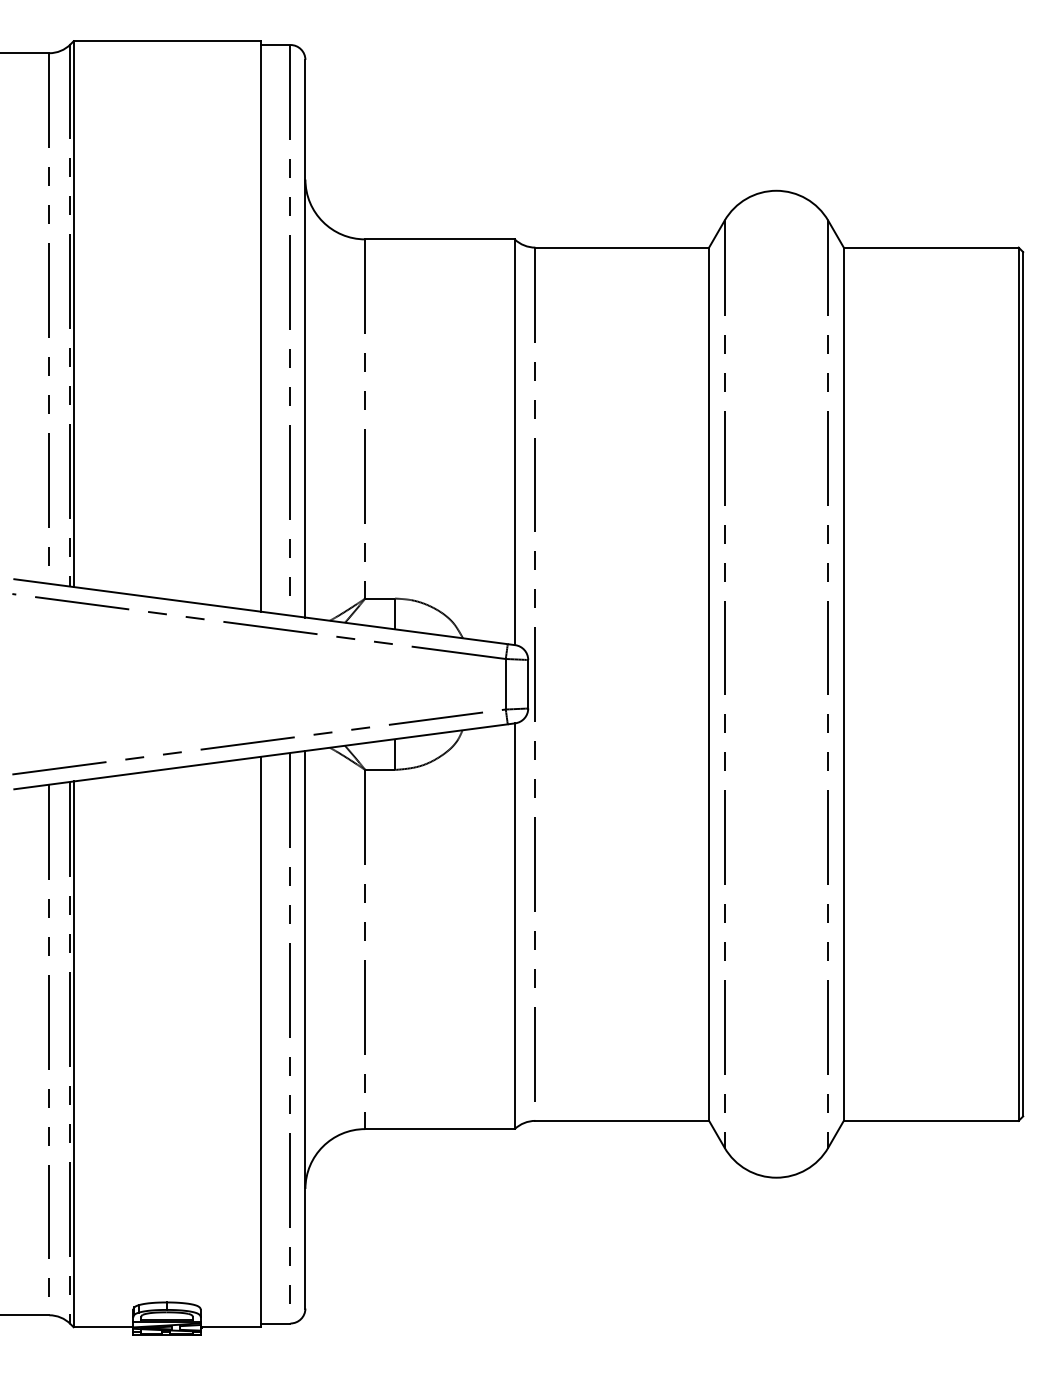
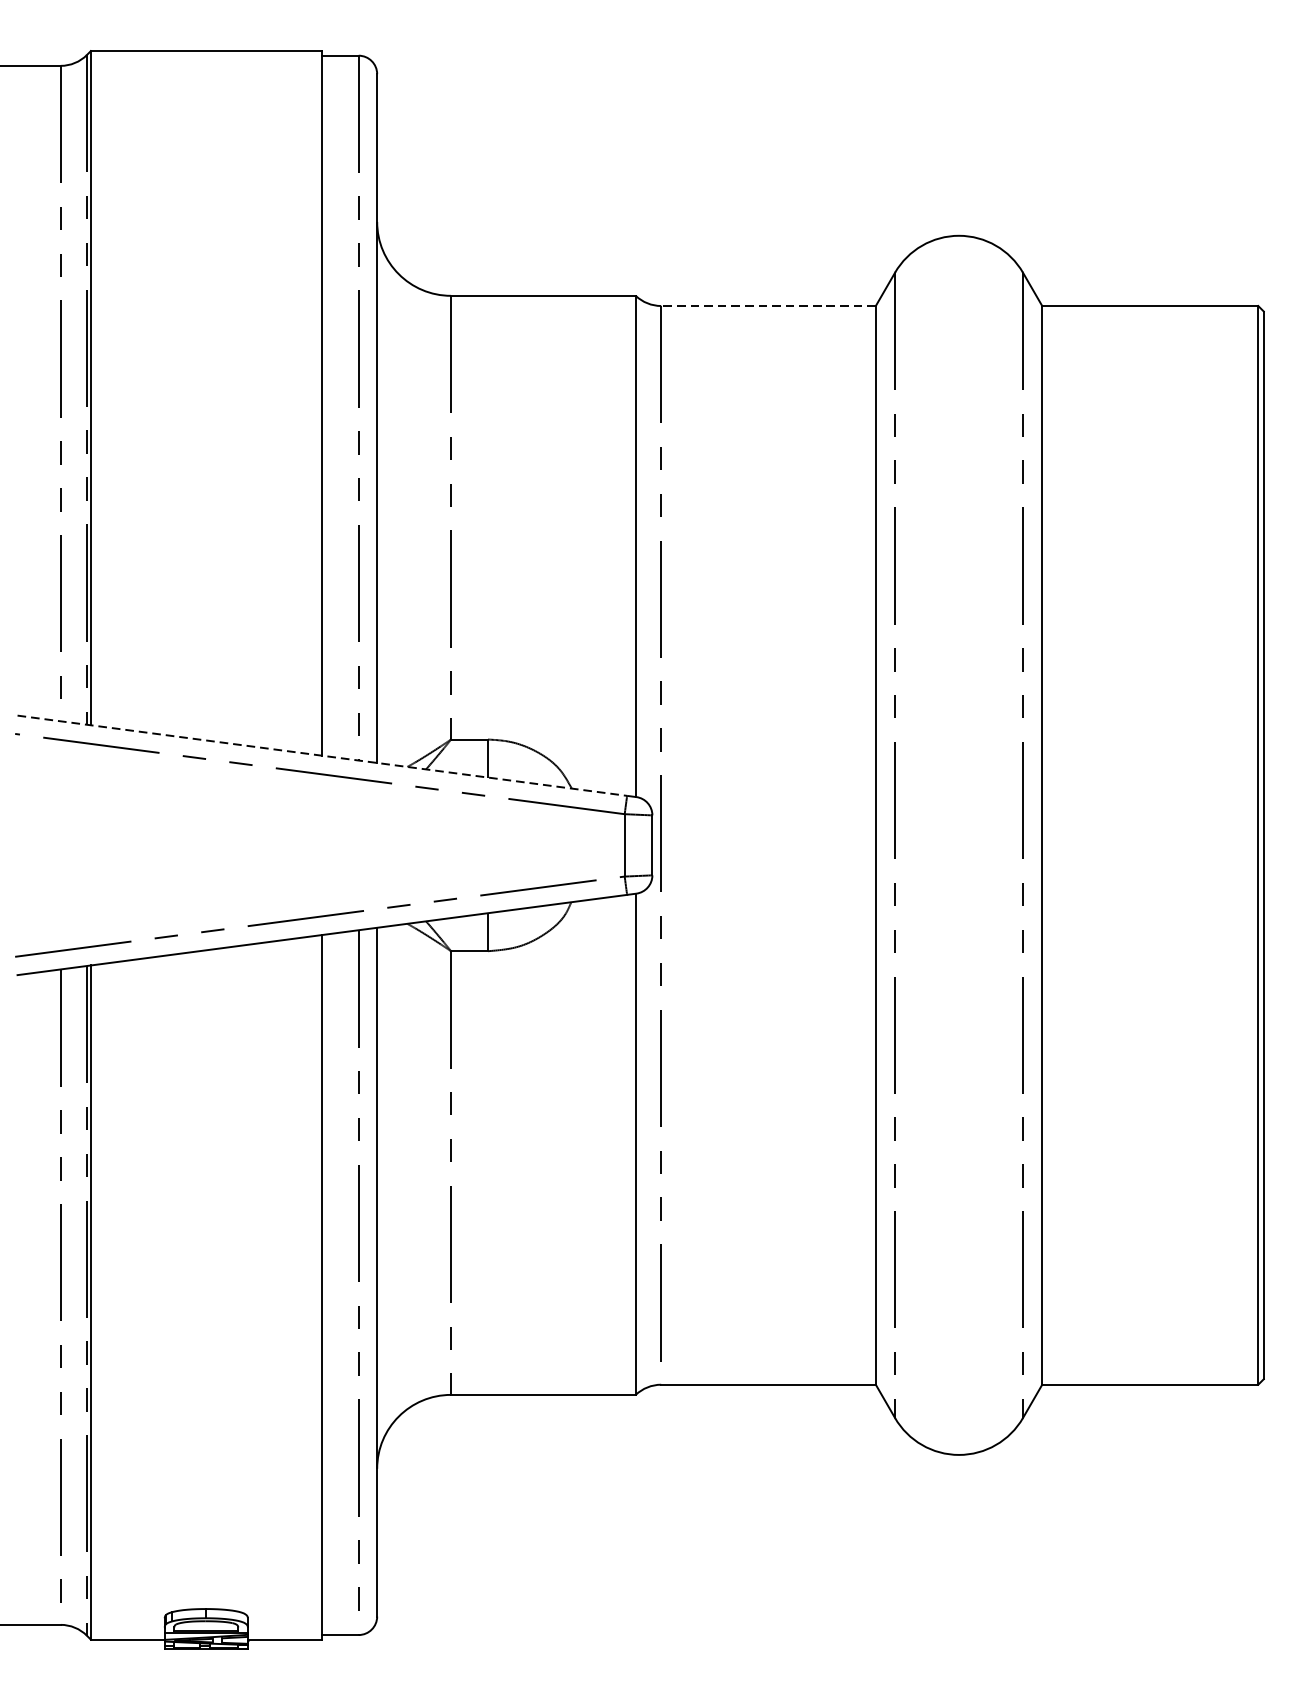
line: (622, 247) -> (768, 305), solid -> dashed
line: (261, 611) -> (322, 755), solid -> dashed

